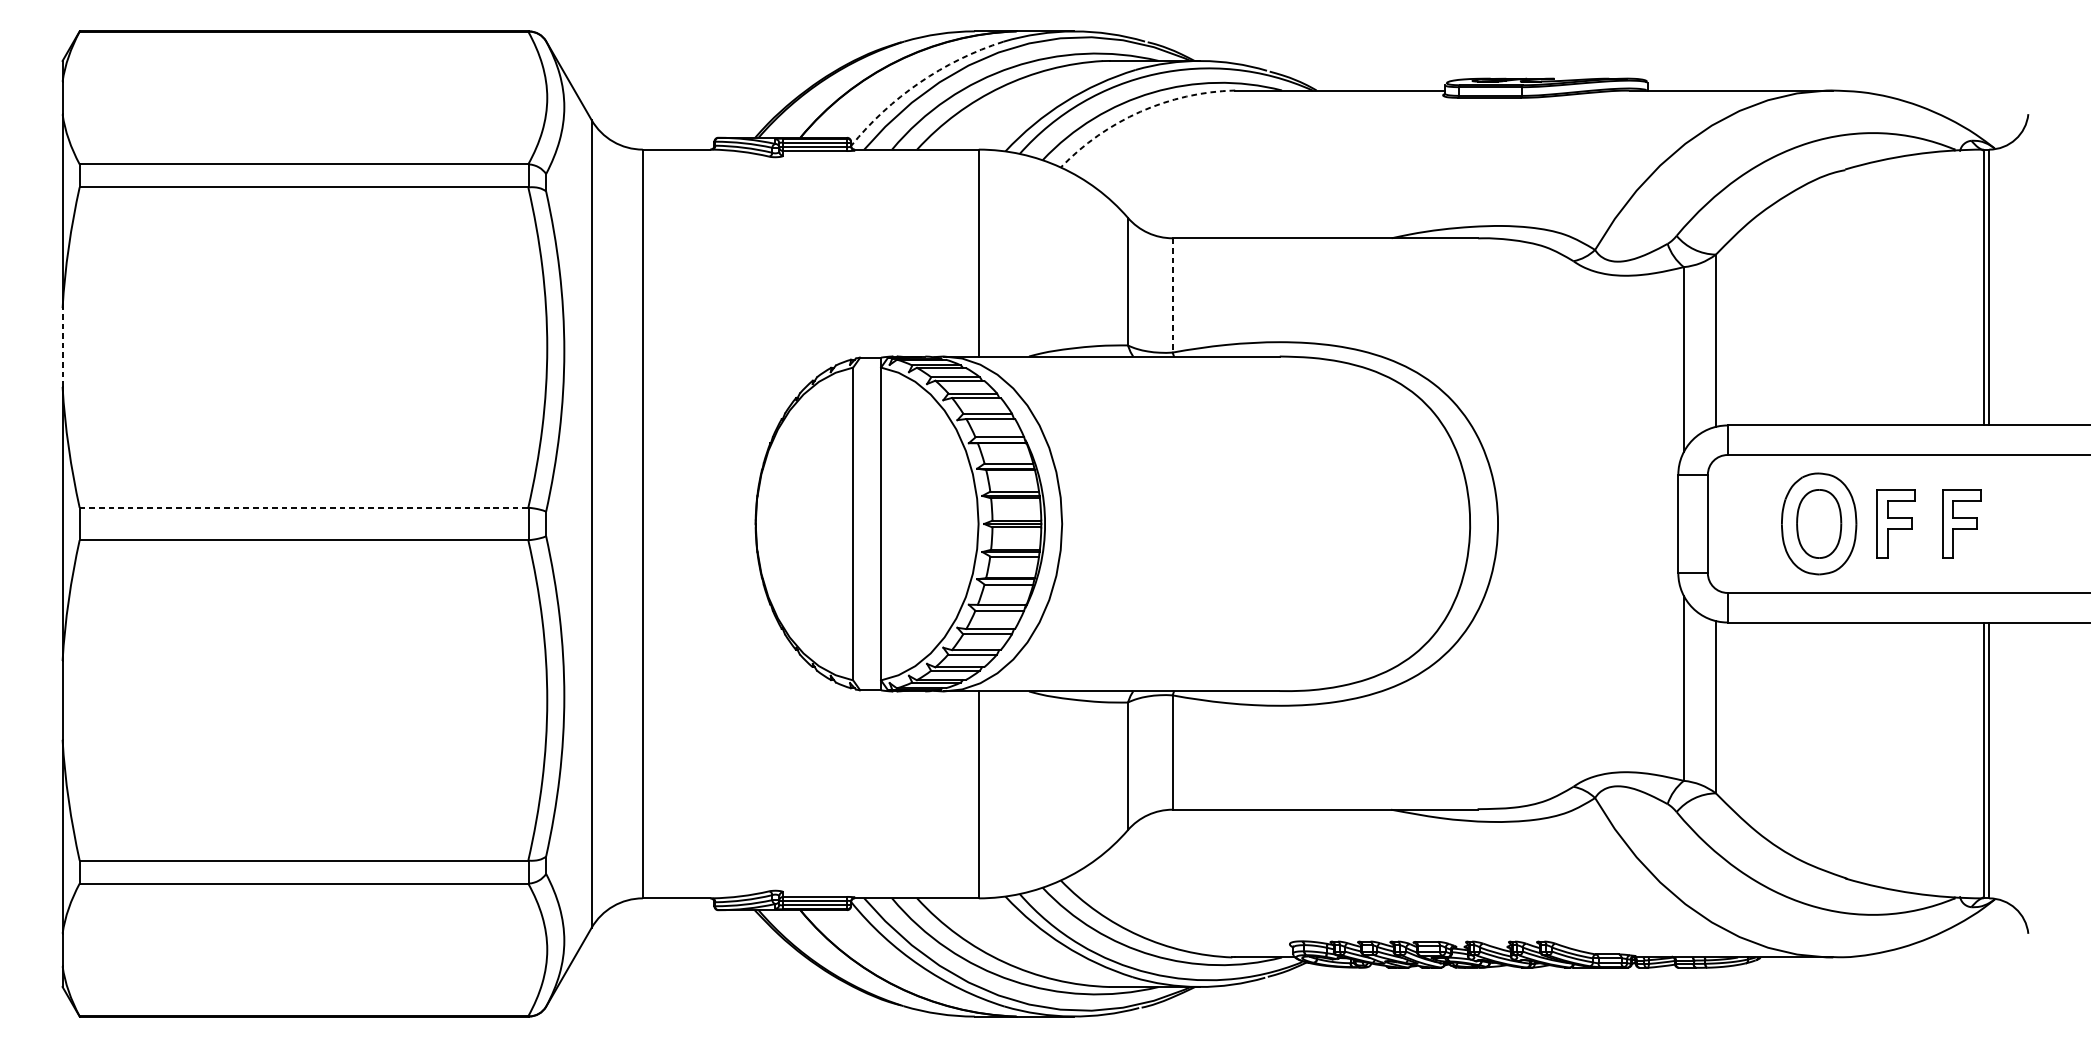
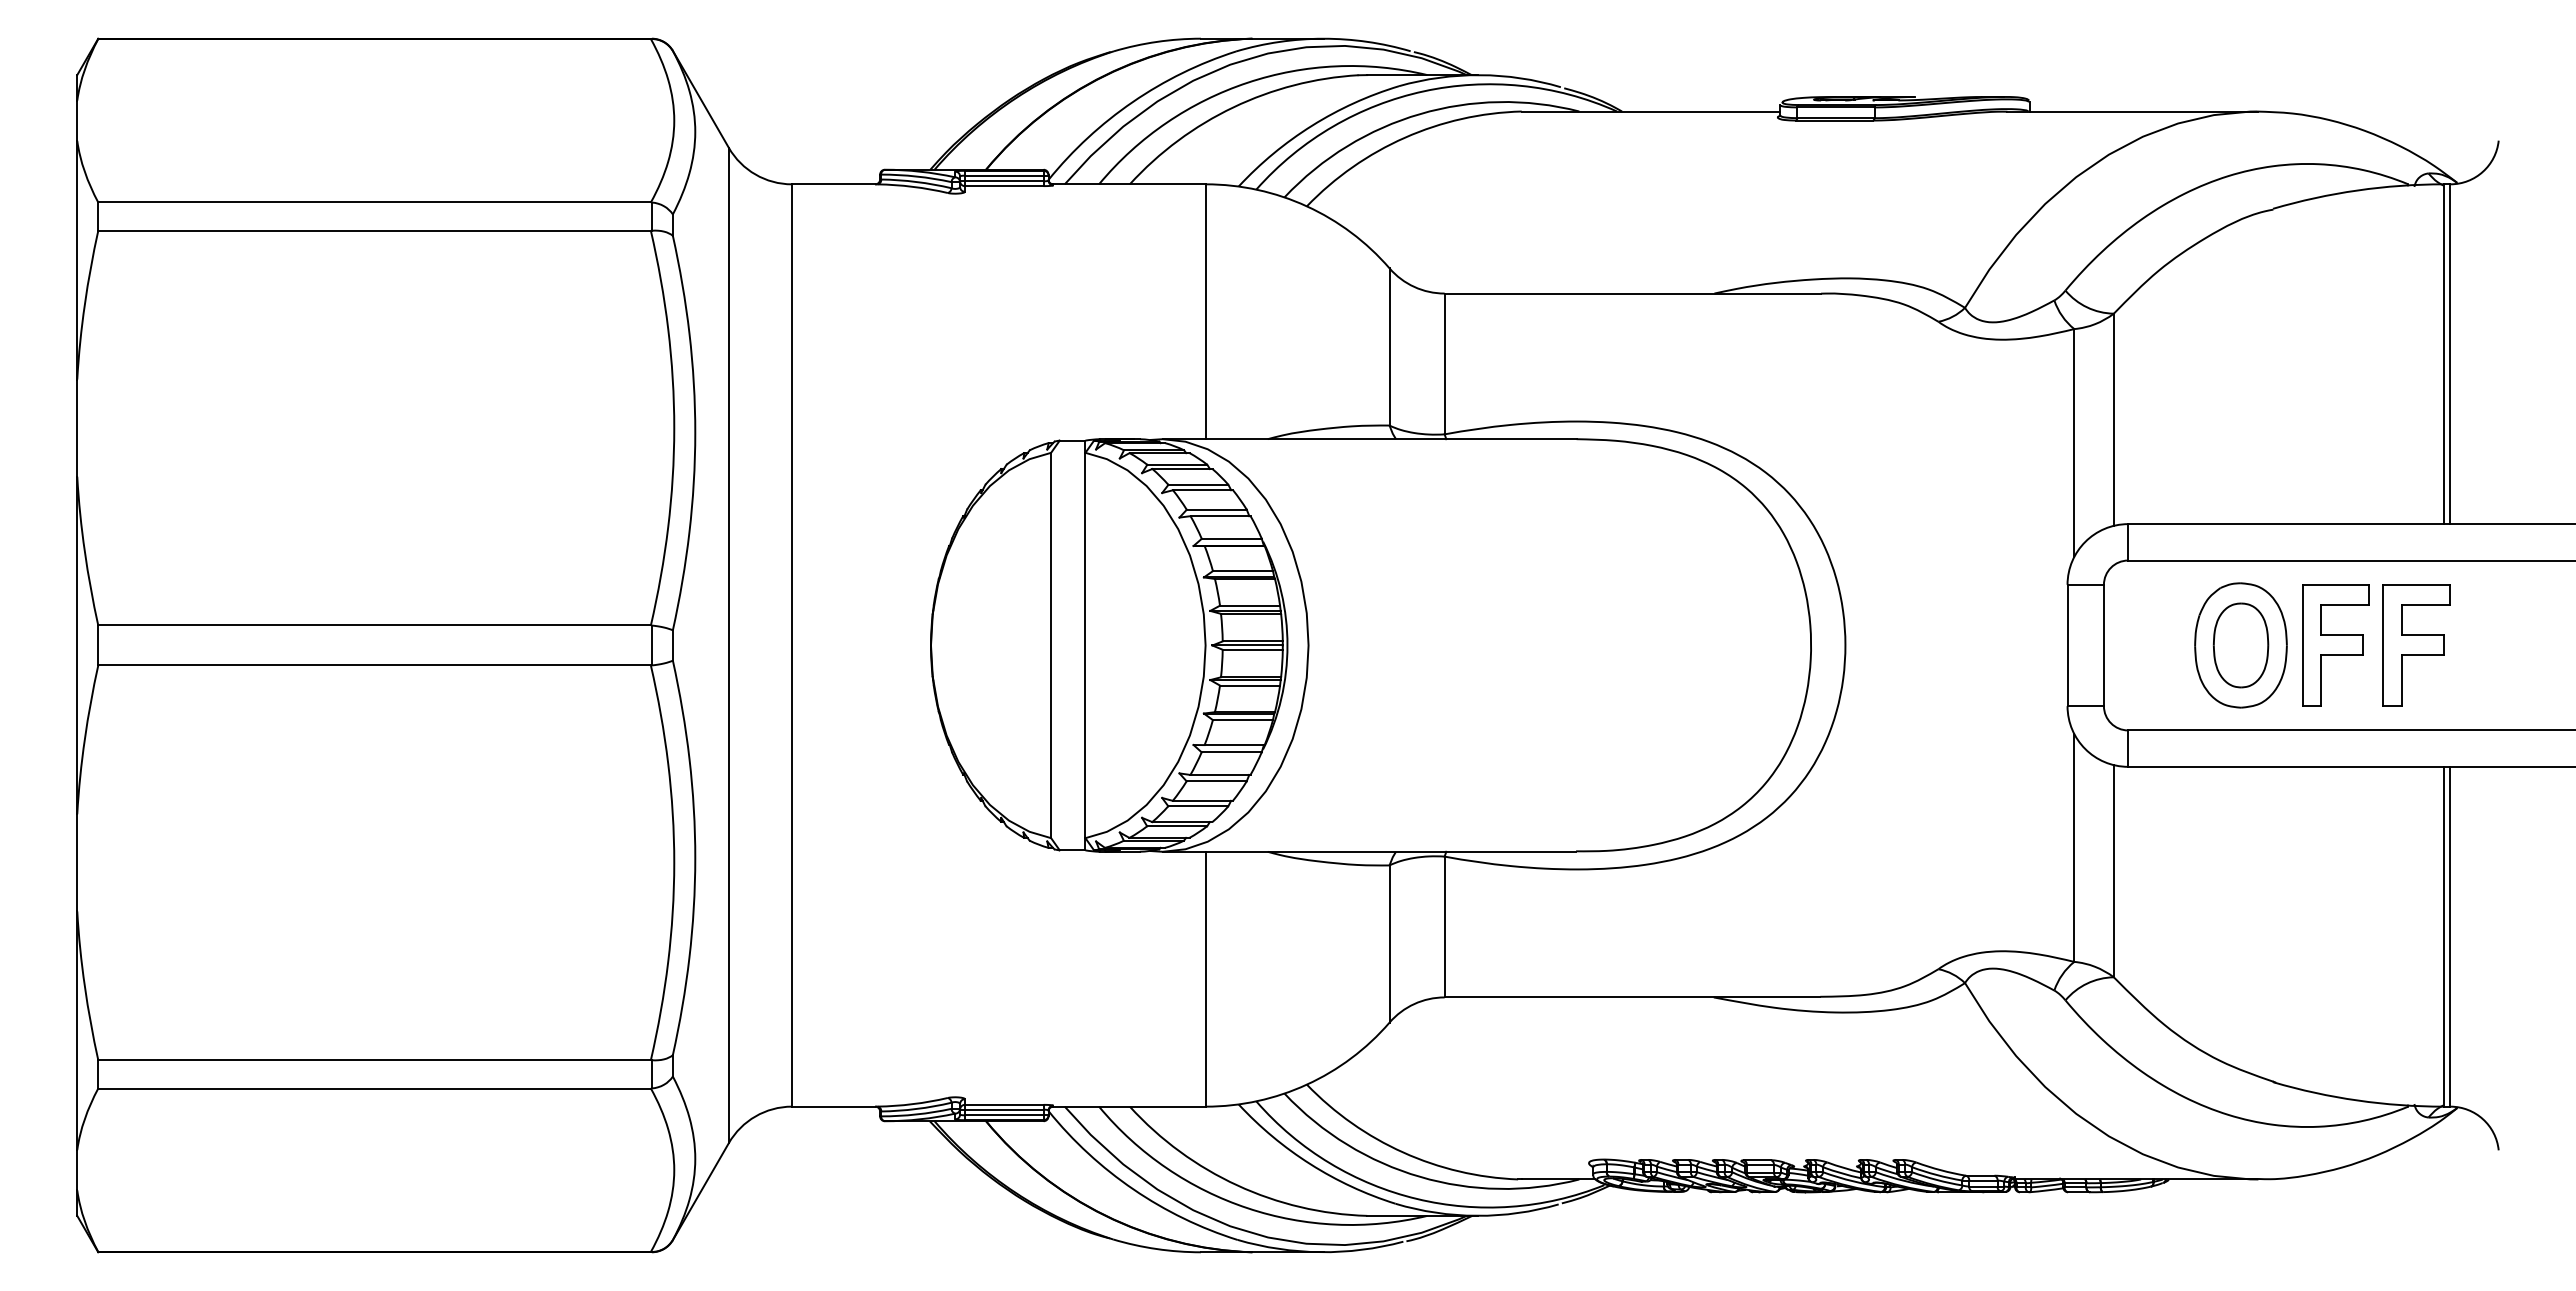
arc: (919, 82) -> (1132, 101), dashed -> solid
arc: (1140, 111) -> (1404, 137), dashed -> solid
line: (1172, 295) -> (1444, 364), dashed -> solid
line: (62, 347) -> (77, 428), dashed -> solid
line: (304, 507) -> (375, 625), dashed -> solid
part: (1895, 524) -> (2335, 645), size x1.43
part: (1961, 524) -> (2416, 645), size x1.43

